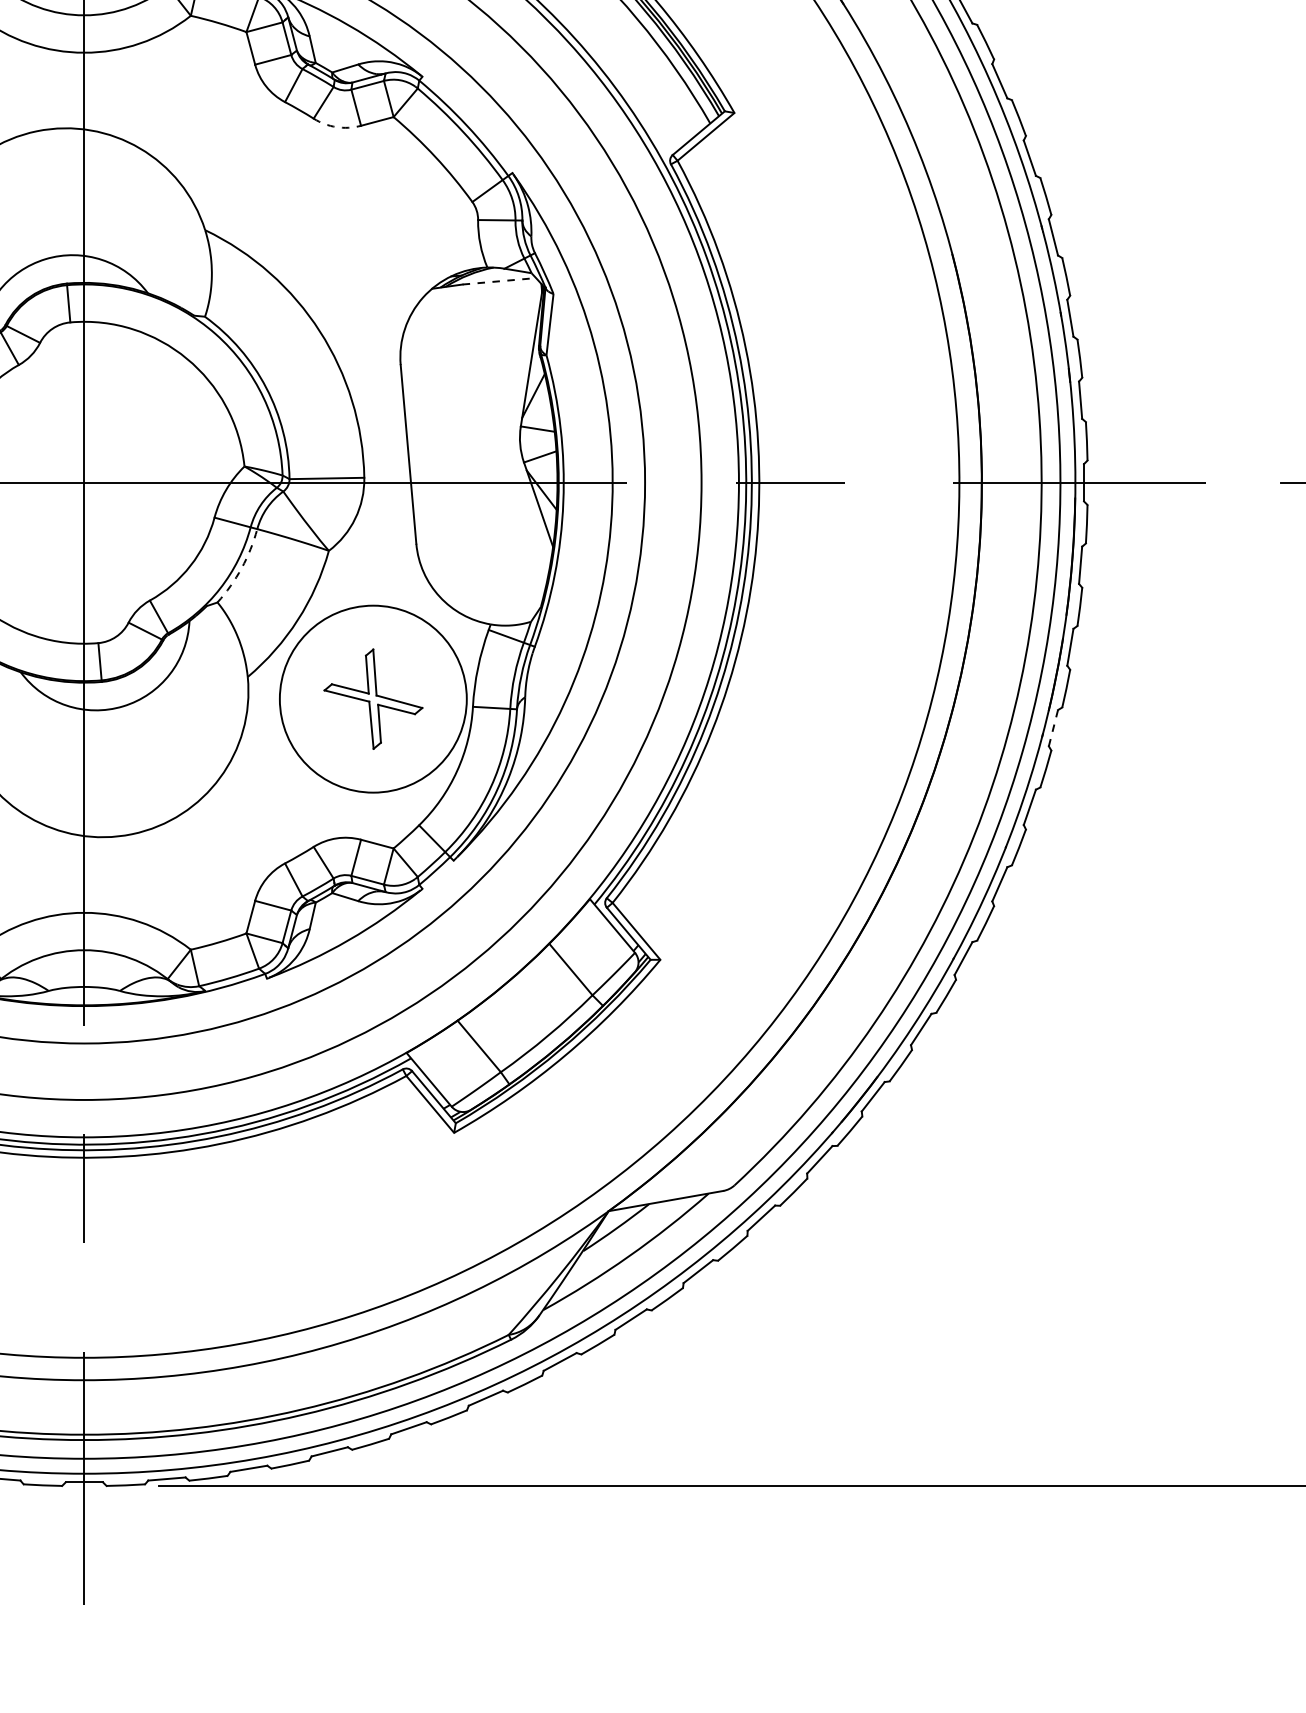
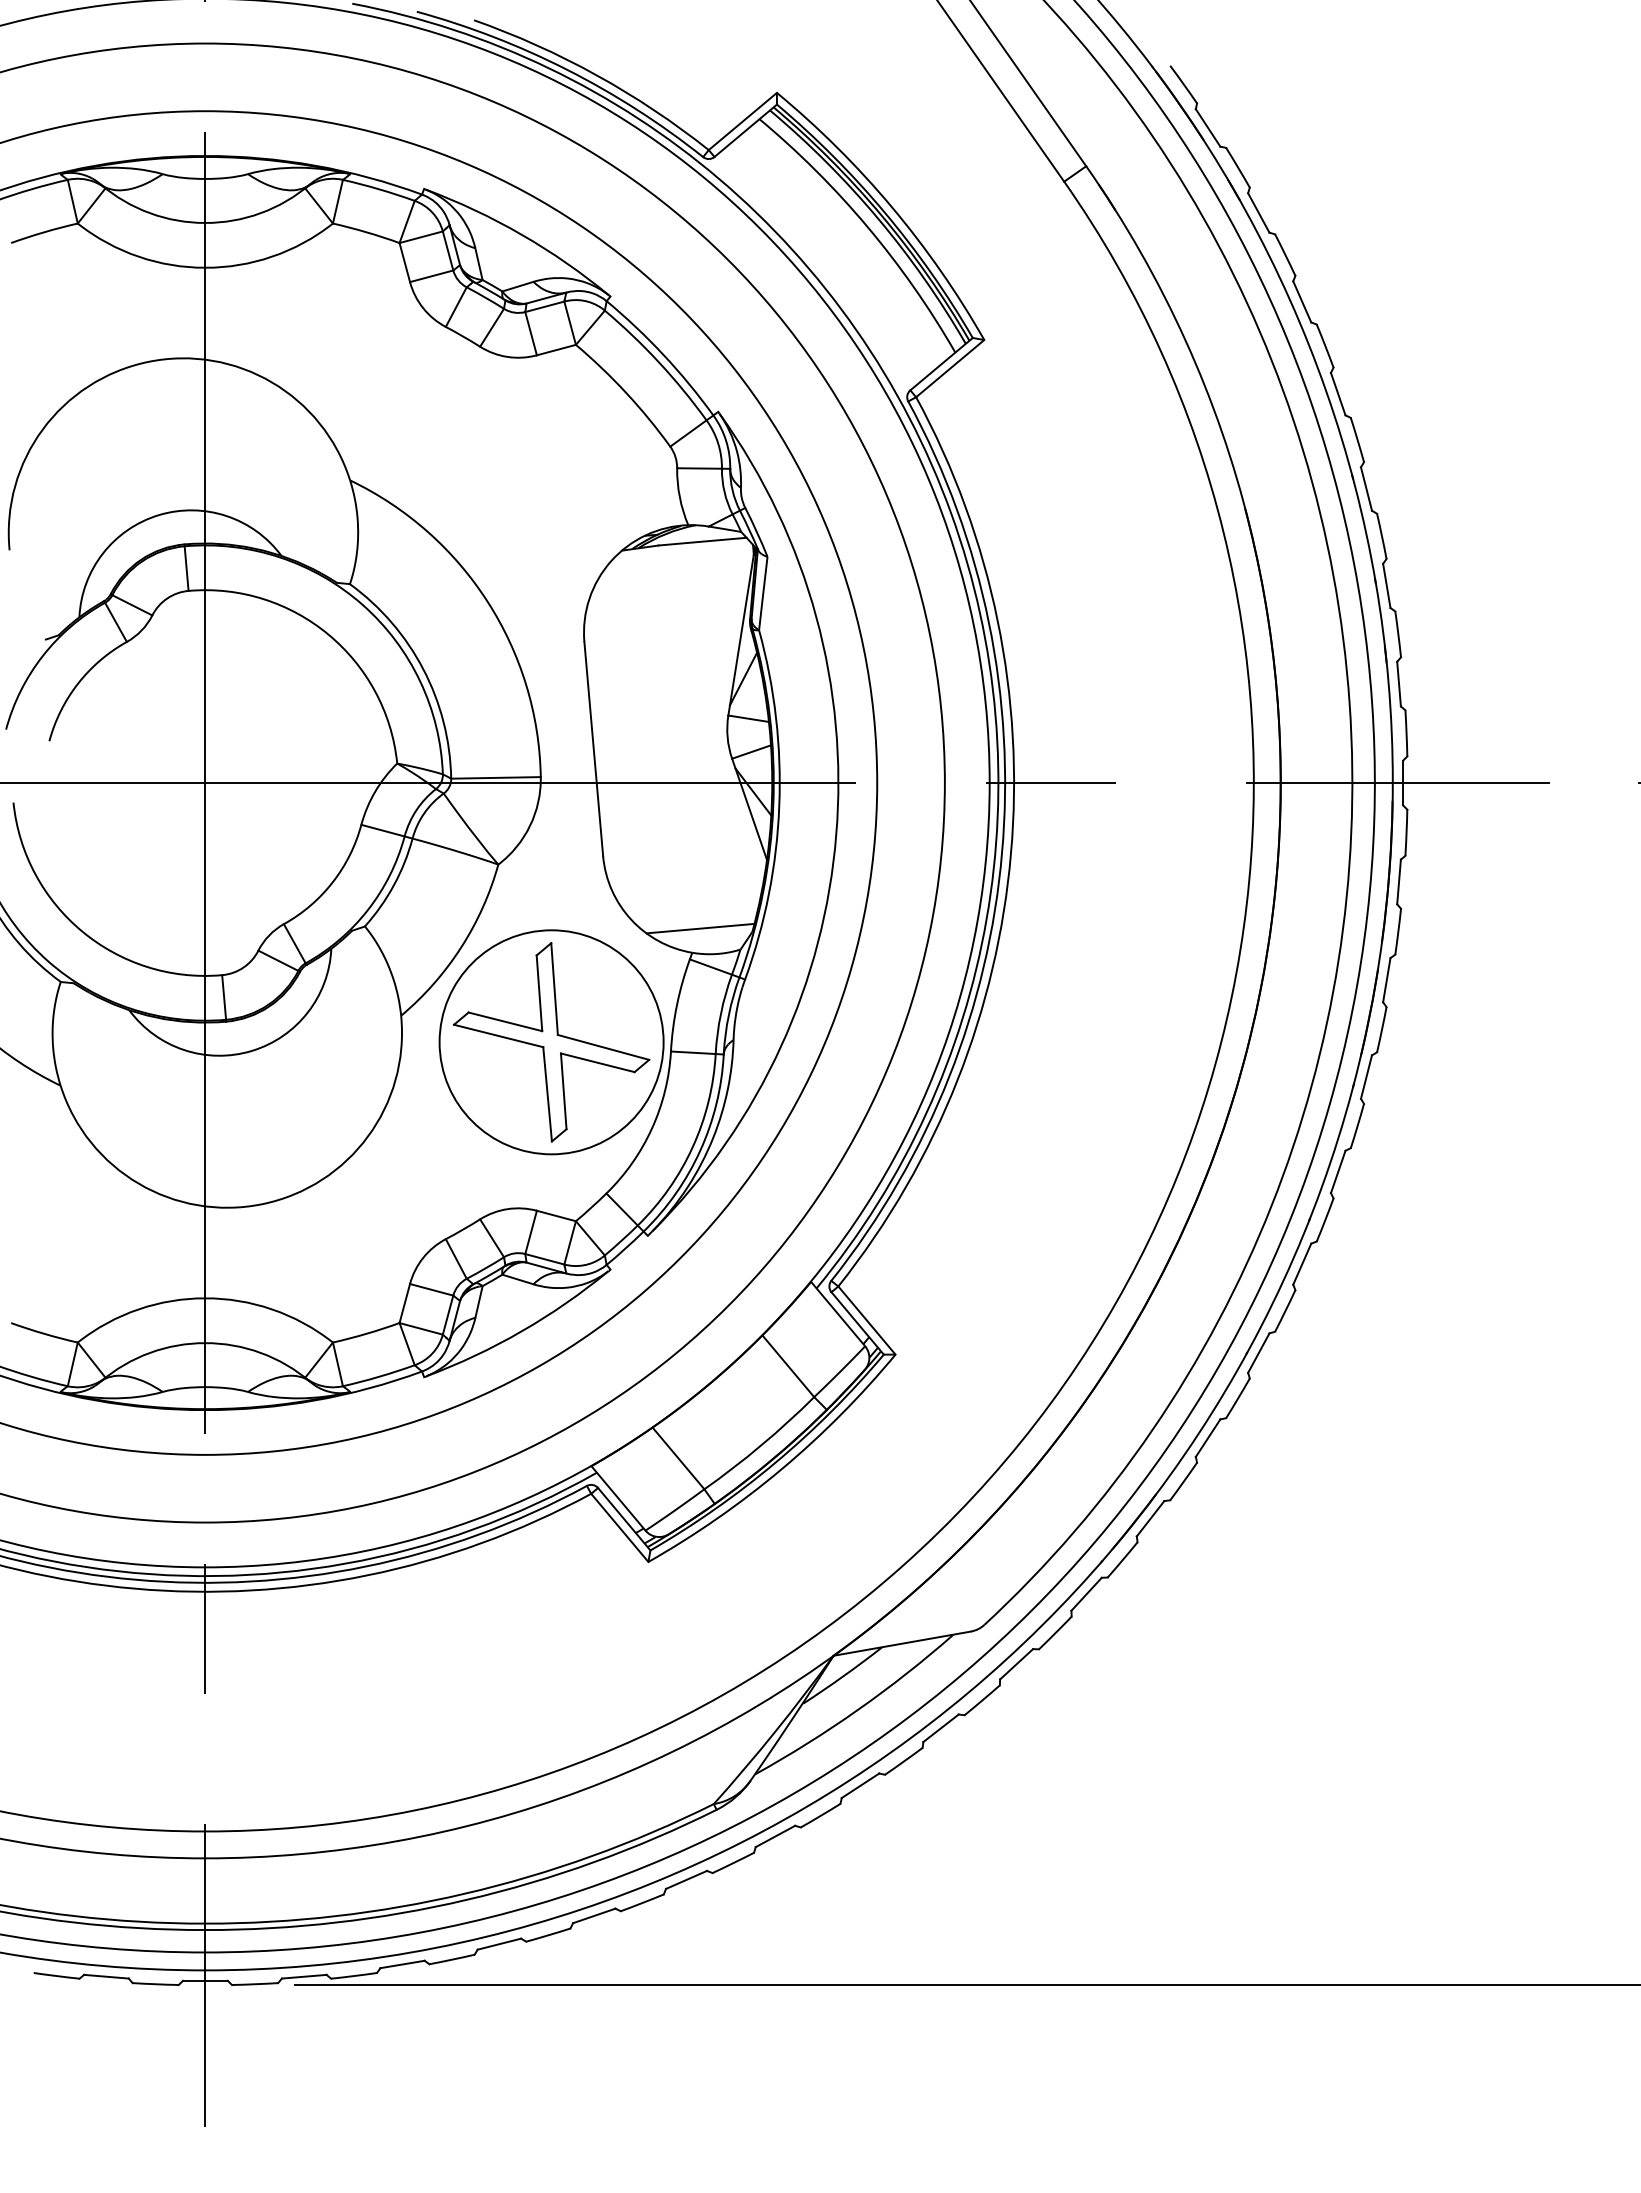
arc: (336, 126) -> (507, 356), dashed -> solid
line: (500, 281) -> (703, 541), dashed -> solid
arc: (241, 568) -> (393, 885), dashed -> solid
line: (497, 604) -> (700, 928), added
part: (373, 699) -> (551, 1042), size x1.67
line: (1053, 727) -> (1366, 1076), dashed -> solid

